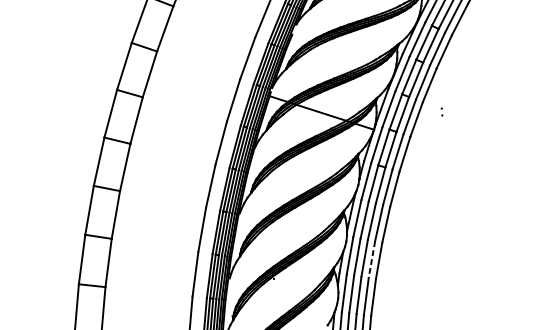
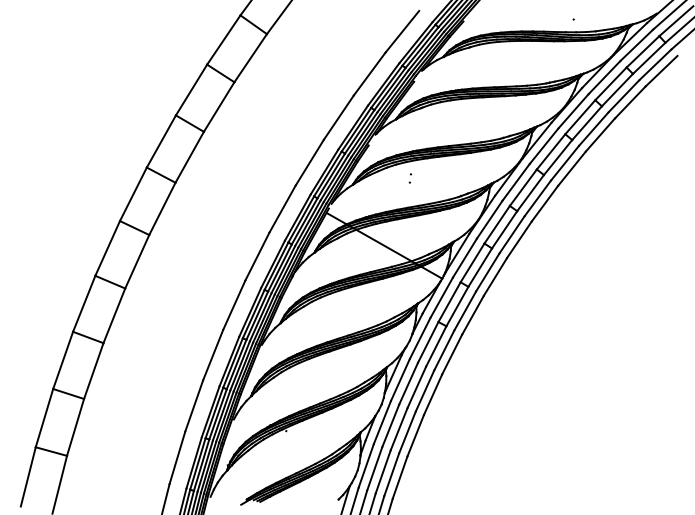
part: (441, 112) -> (409, 178), moved
line: (371, 259) -> (407, 432), dashed -> solid

